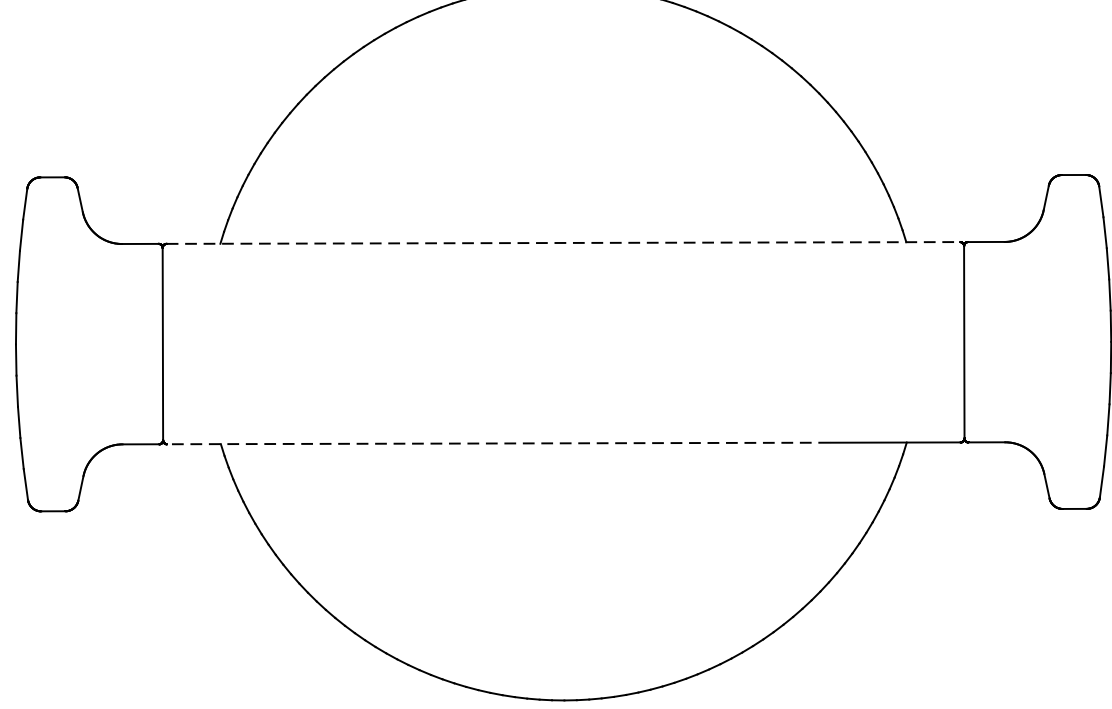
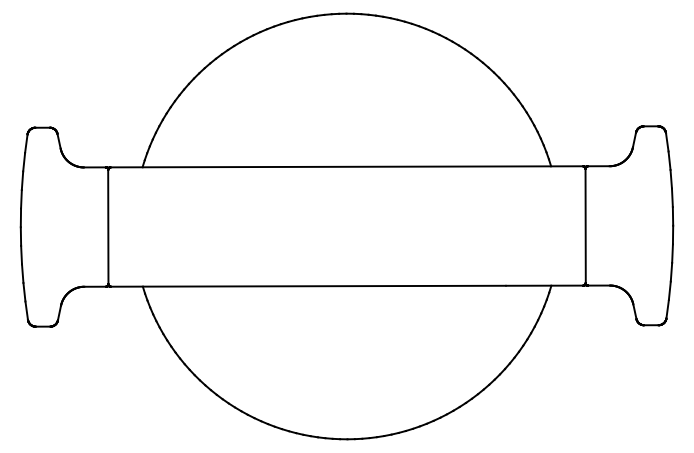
line: (564, 242) -> (347, 166), dashed -> solid
line: (497, 443) -> (307, 286), dashed -> solid

